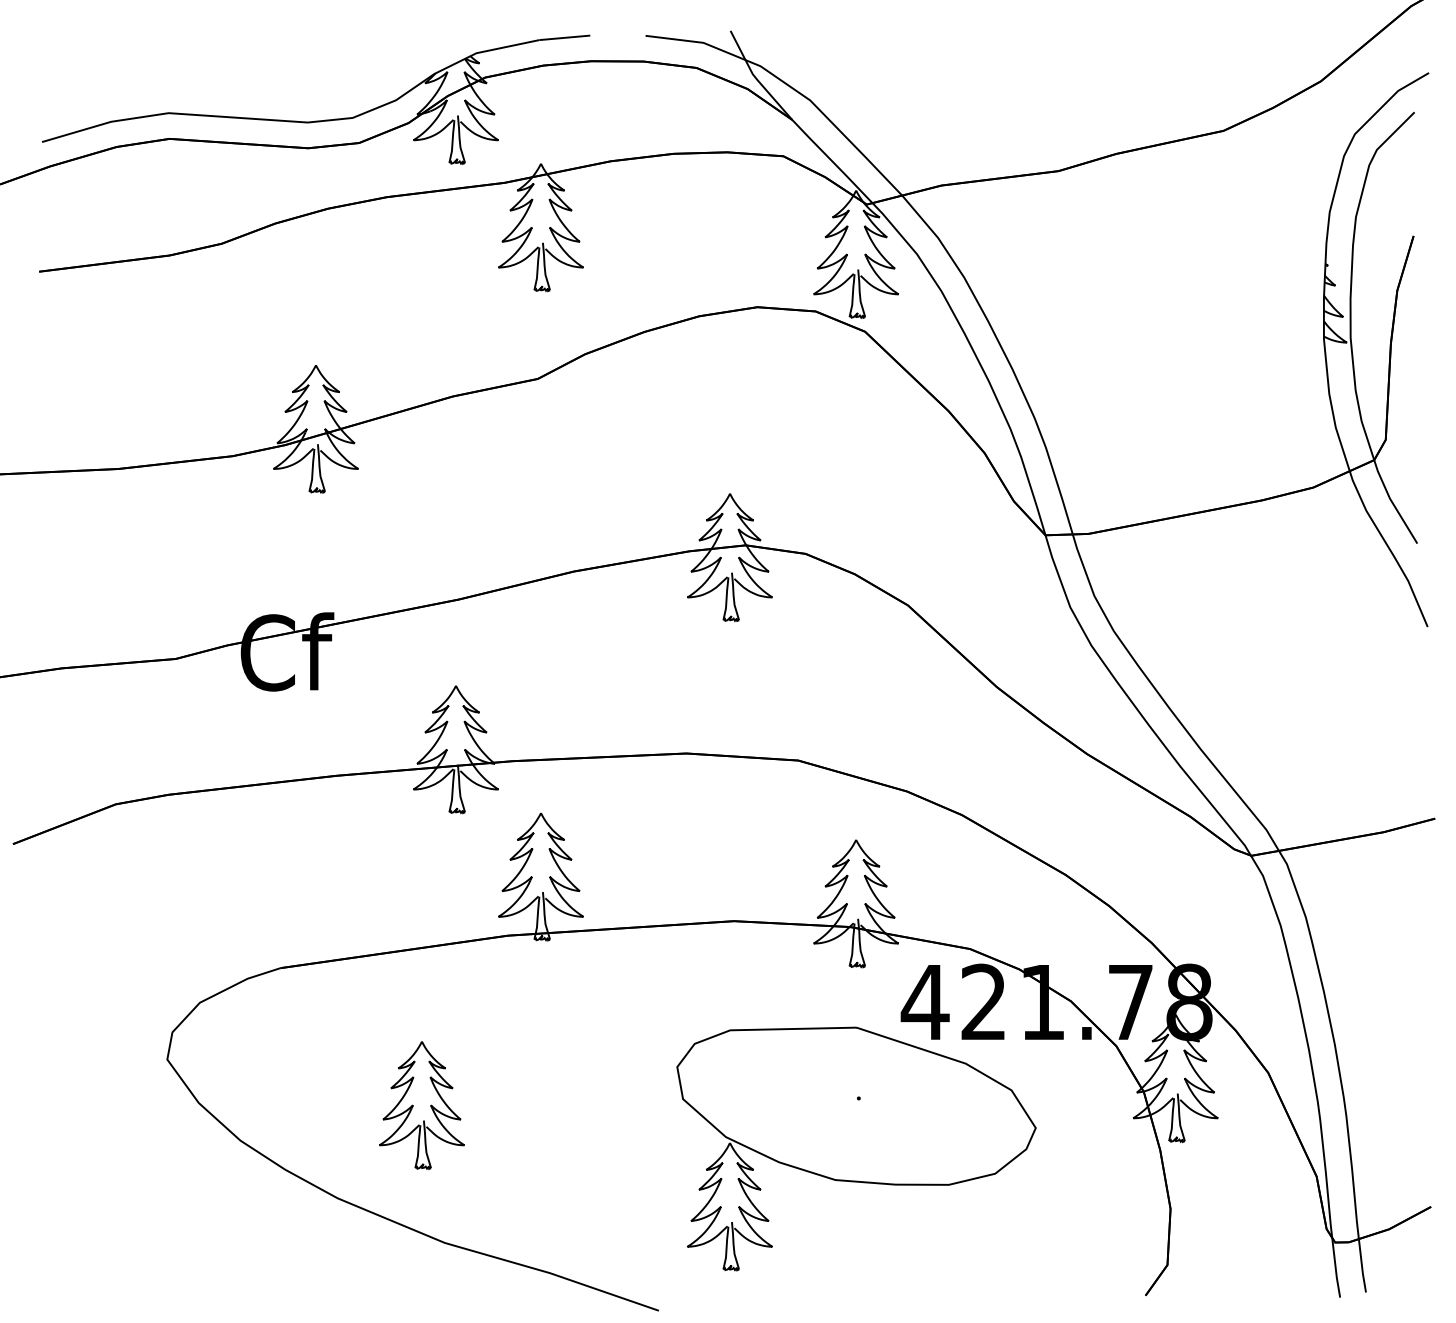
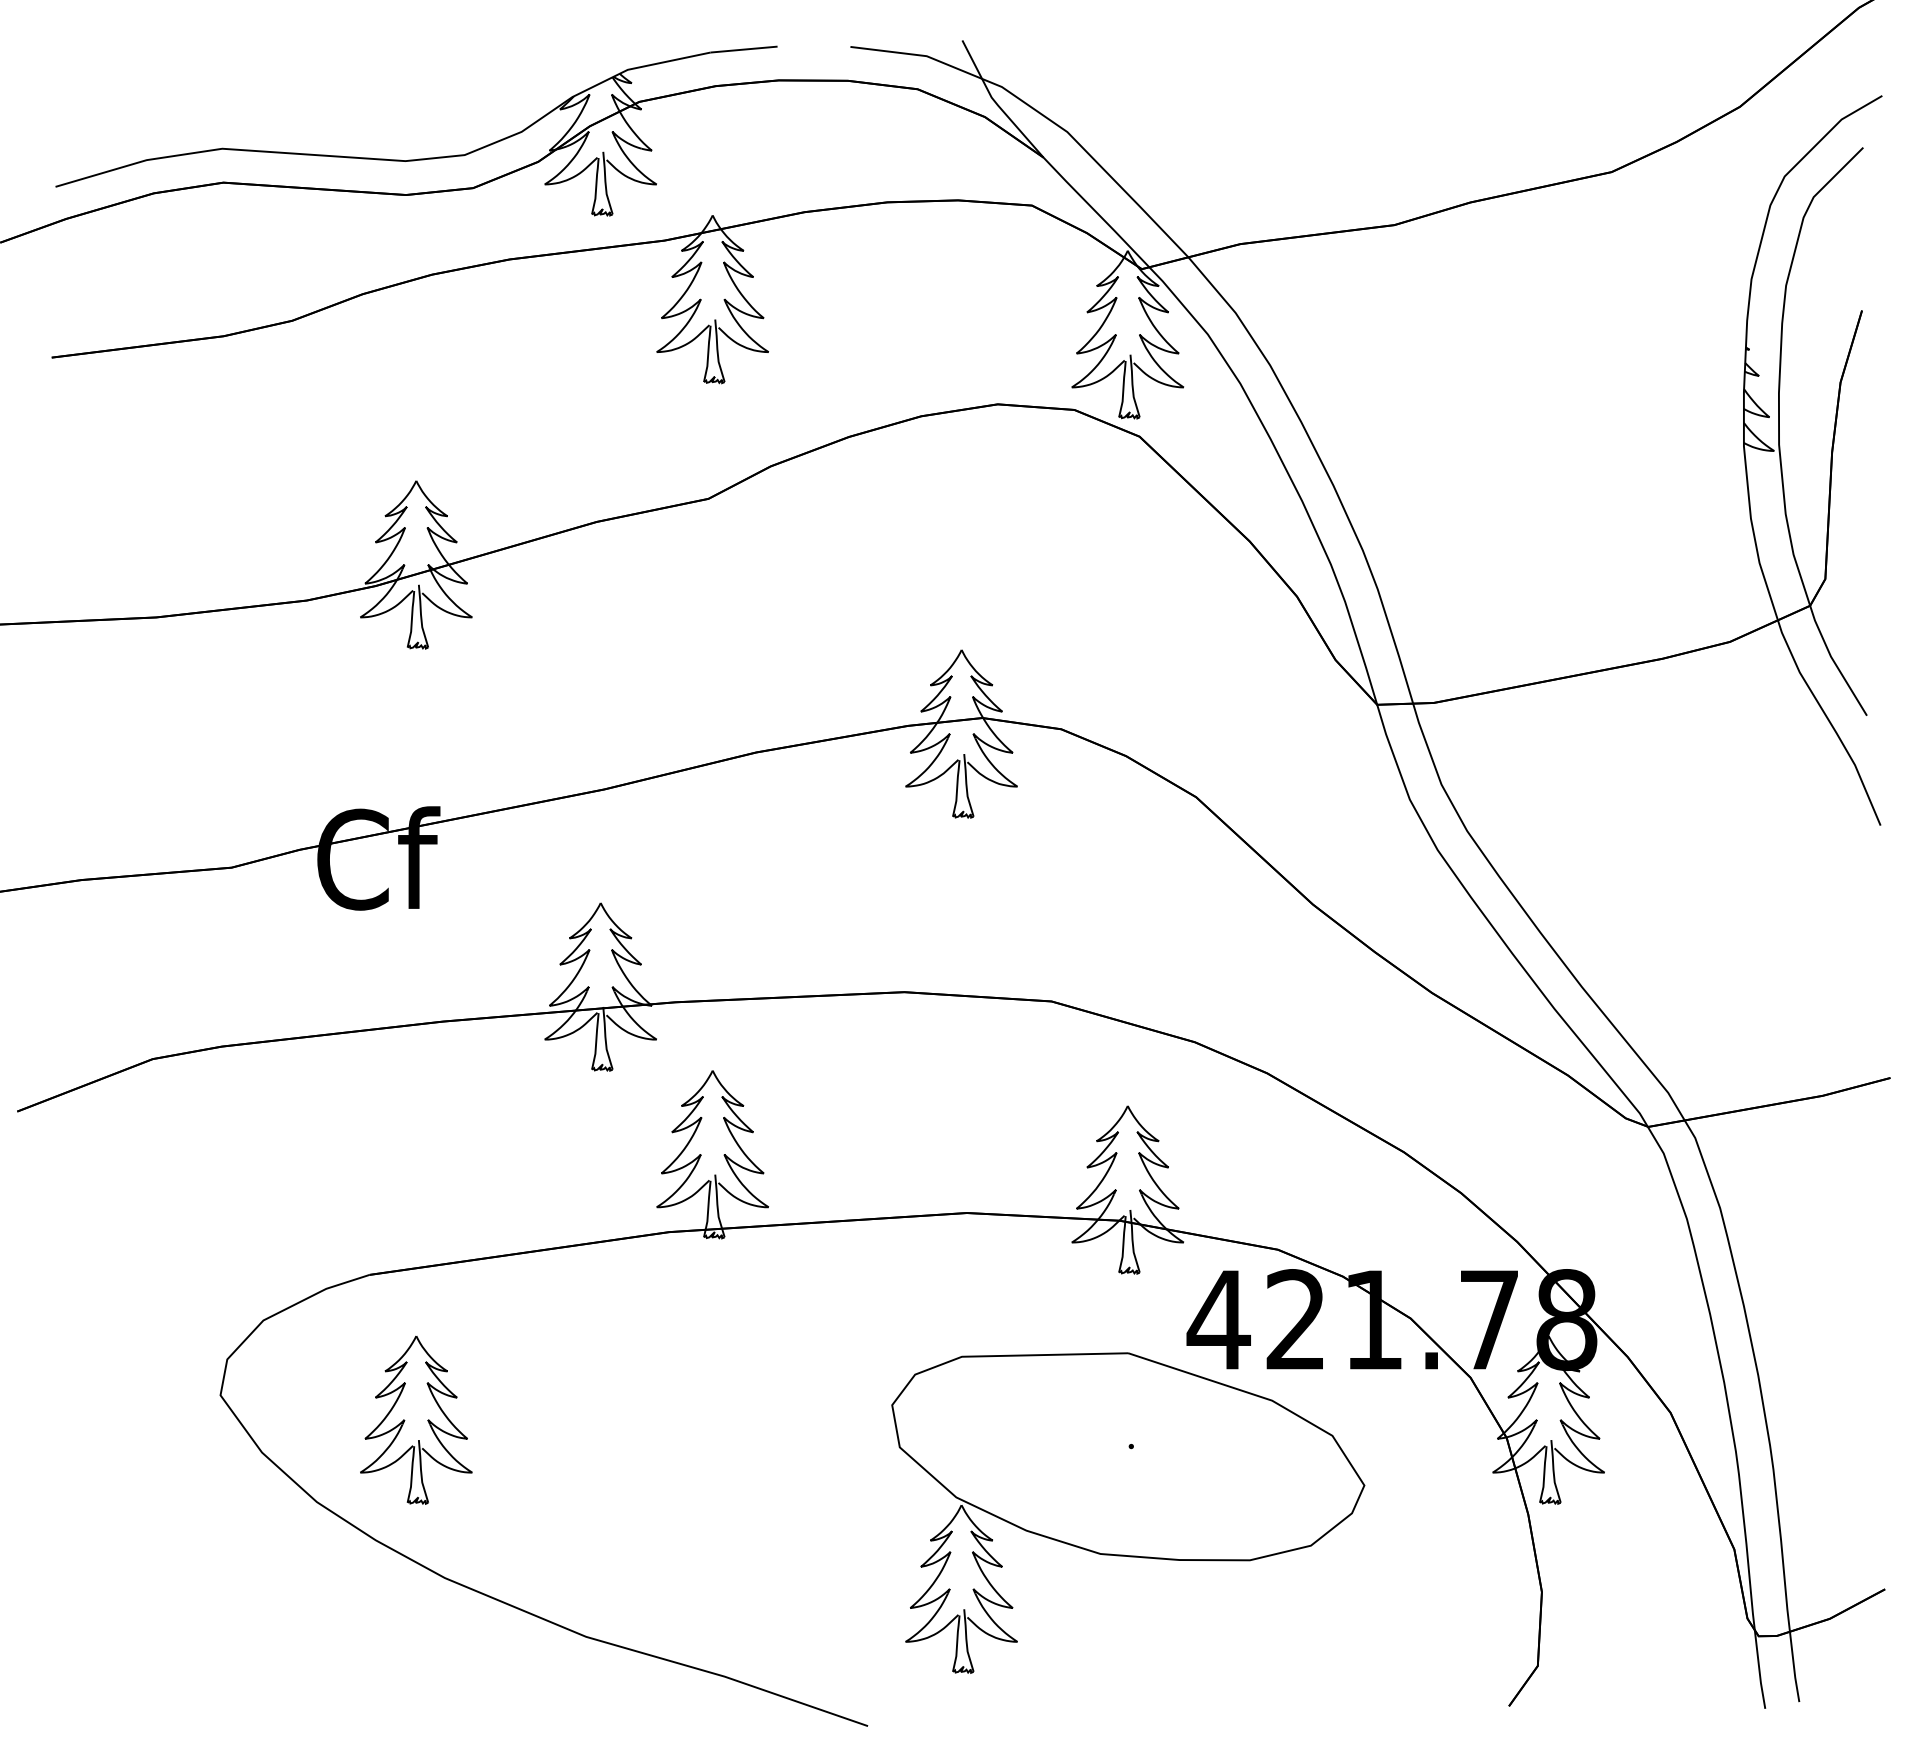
part: (421, 1105) -> (415, 1420), moved

